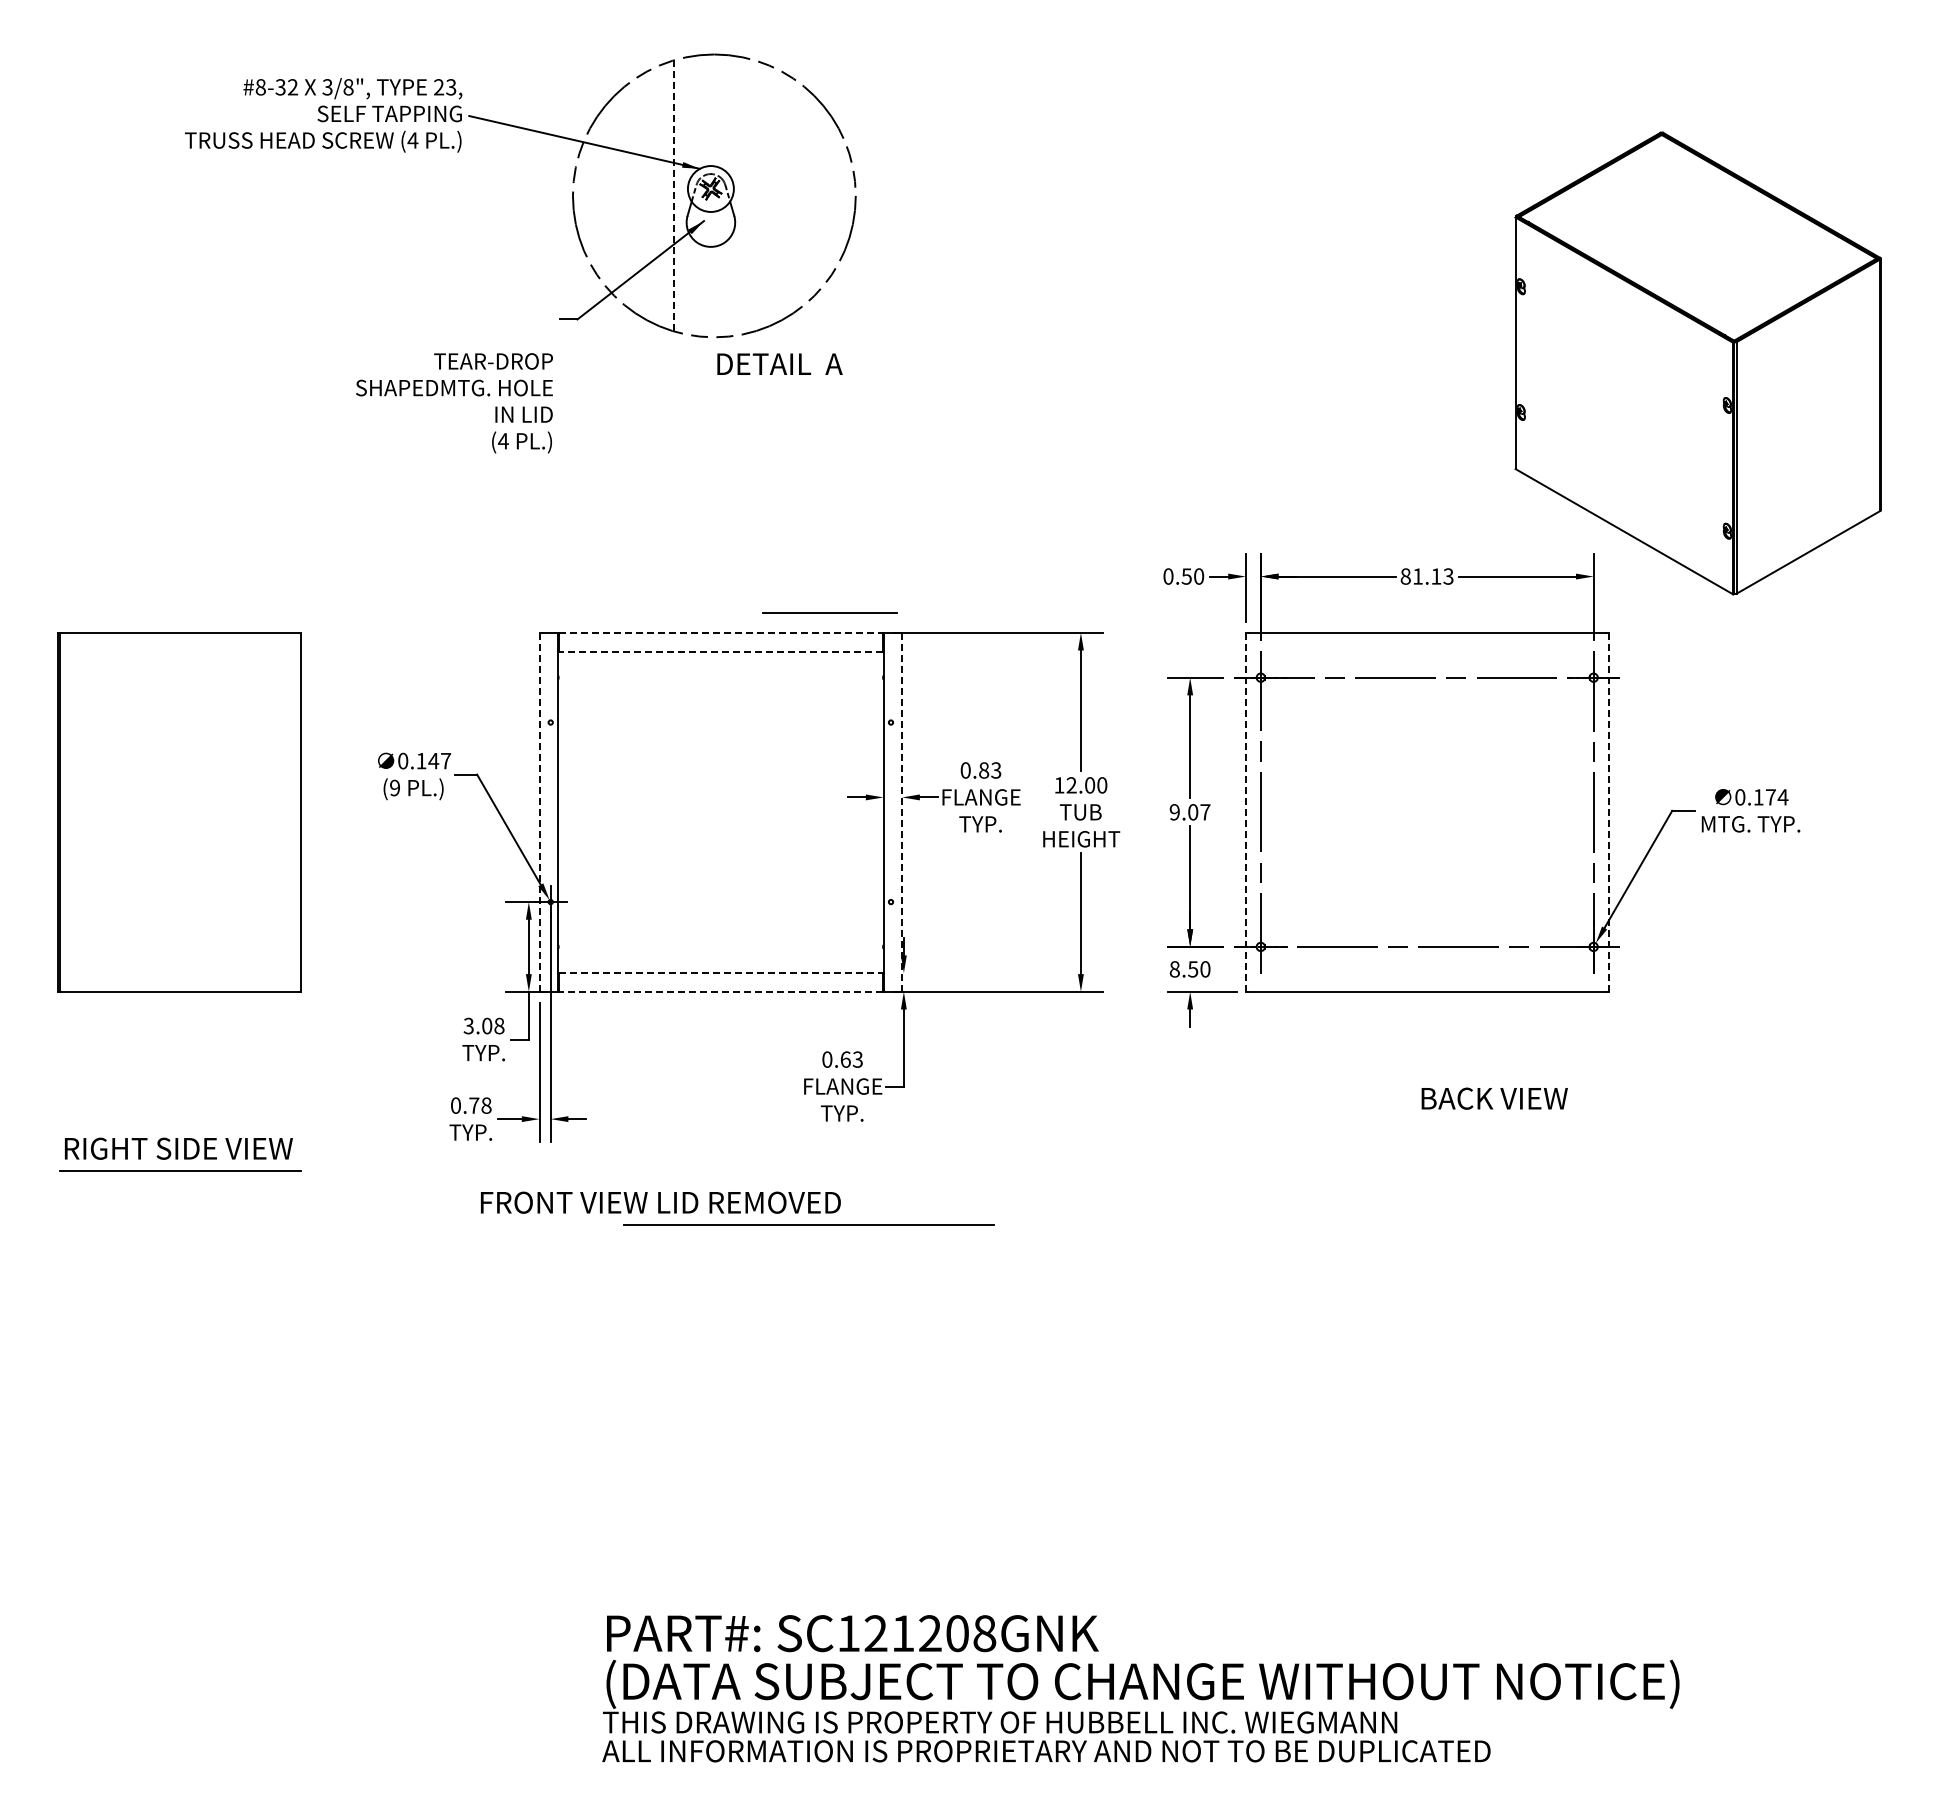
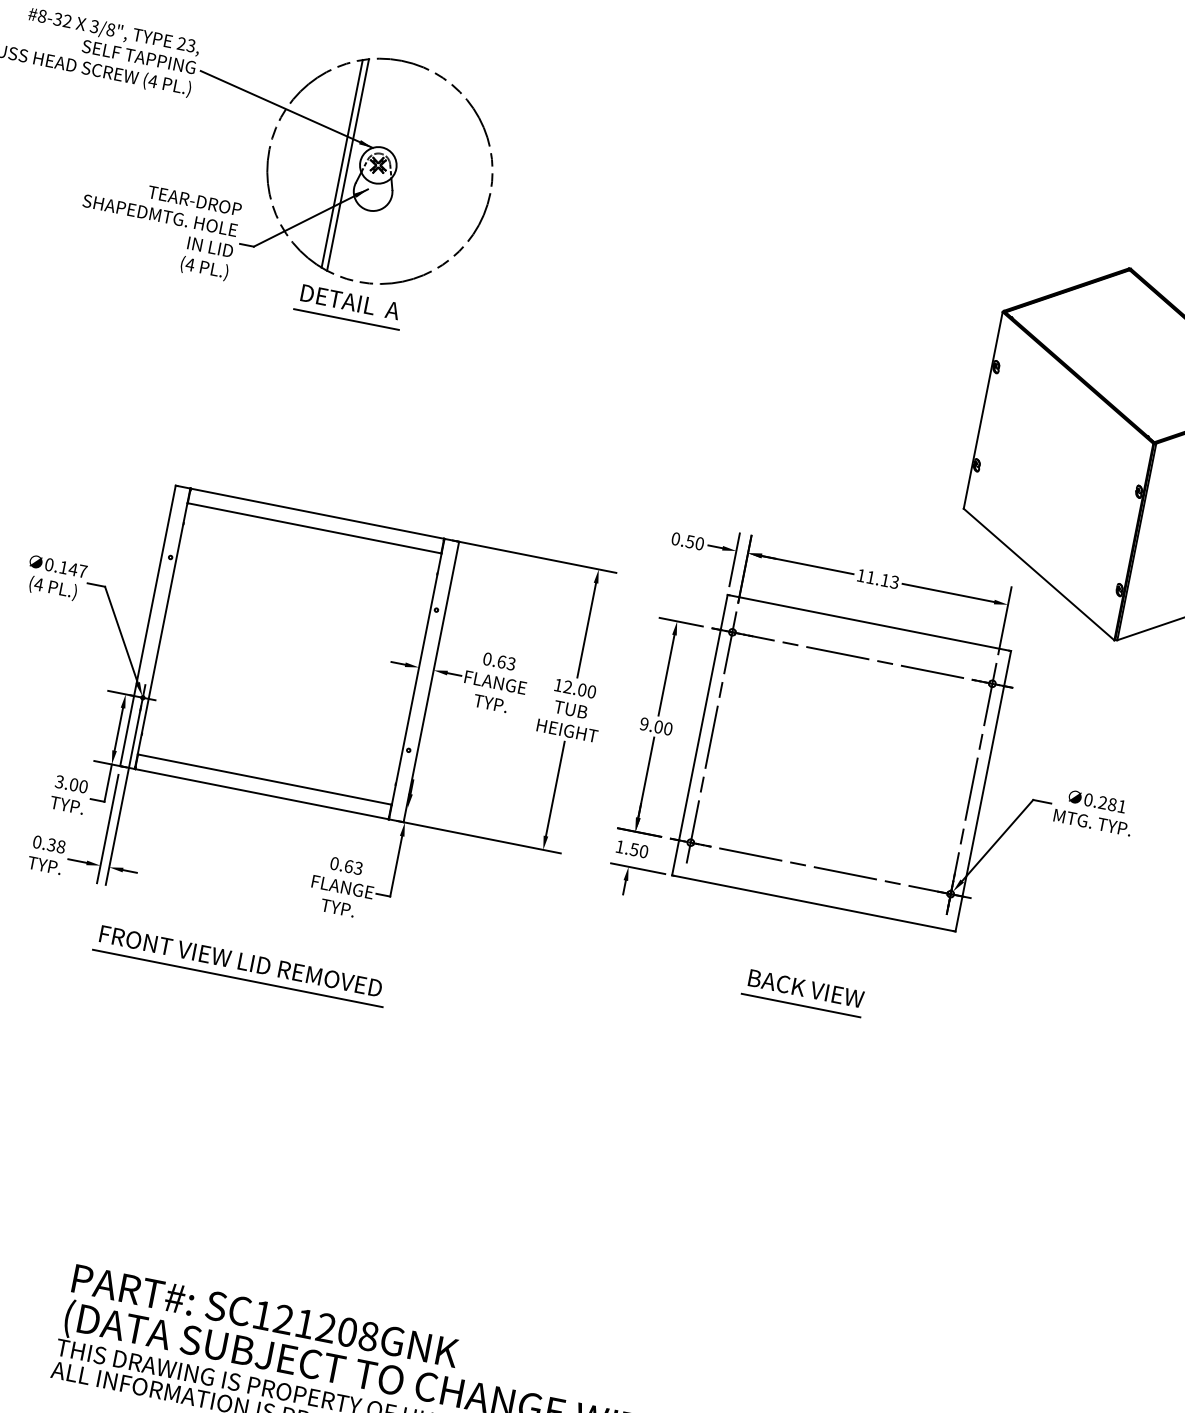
line: (666, 195) -> (342, 163), added
line: (673, 195) -> (348, 164), dashed -> solid
text: (779, 363) -> (350, 301), moved
text: (454, 403) -> (157, 227), moved
text: (1405, 576) -> (861, 575), 81.13 -> 11.13
line: (829, 612) -> (345, 319), moved
line: (721, 632) -> (317, 513), dashed -> solid
line: (720, 651) -> (314, 528), dashed -> solid
text: (984, 770) -> (502, 662), 0.83 -> 0.63
text: (394, 787) -> (38, 584), (9 -> (4
text: (1770, 797) -> (1112, 804), 0.174 -> 0.281
line: (539, 811) -> (148, 625), dashed -> solid
line: (1245, 811) -> (699, 734), dashed -> solid
line: (902, 812) -> (431, 682), dashed -> solid
text: (1205, 812) -> (668, 729), 9.07 -> 9.00
line: (1608, 812) -> (983, 791), dashed -> solid
text: (1174, 969) -> (619, 846), 8.50 -> 1.50
line: (721, 973) -> (265, 779), dashed -> solid
line: (720, 991) -> (261, 793), dashed -> solid
text: (499, 1026) -> (83, 787), 3.08 -> 3.00
text: (1494, 1098) -> (806, 988), moved
text: (474, 1105) -> (51, 844), 0.78 -> 0.38
line: (1436, 1120) -> (801, 1005), added
text: (660, 1202) -> (240, 961), moved
line: (808, 1224) -> (237, 978), moved

